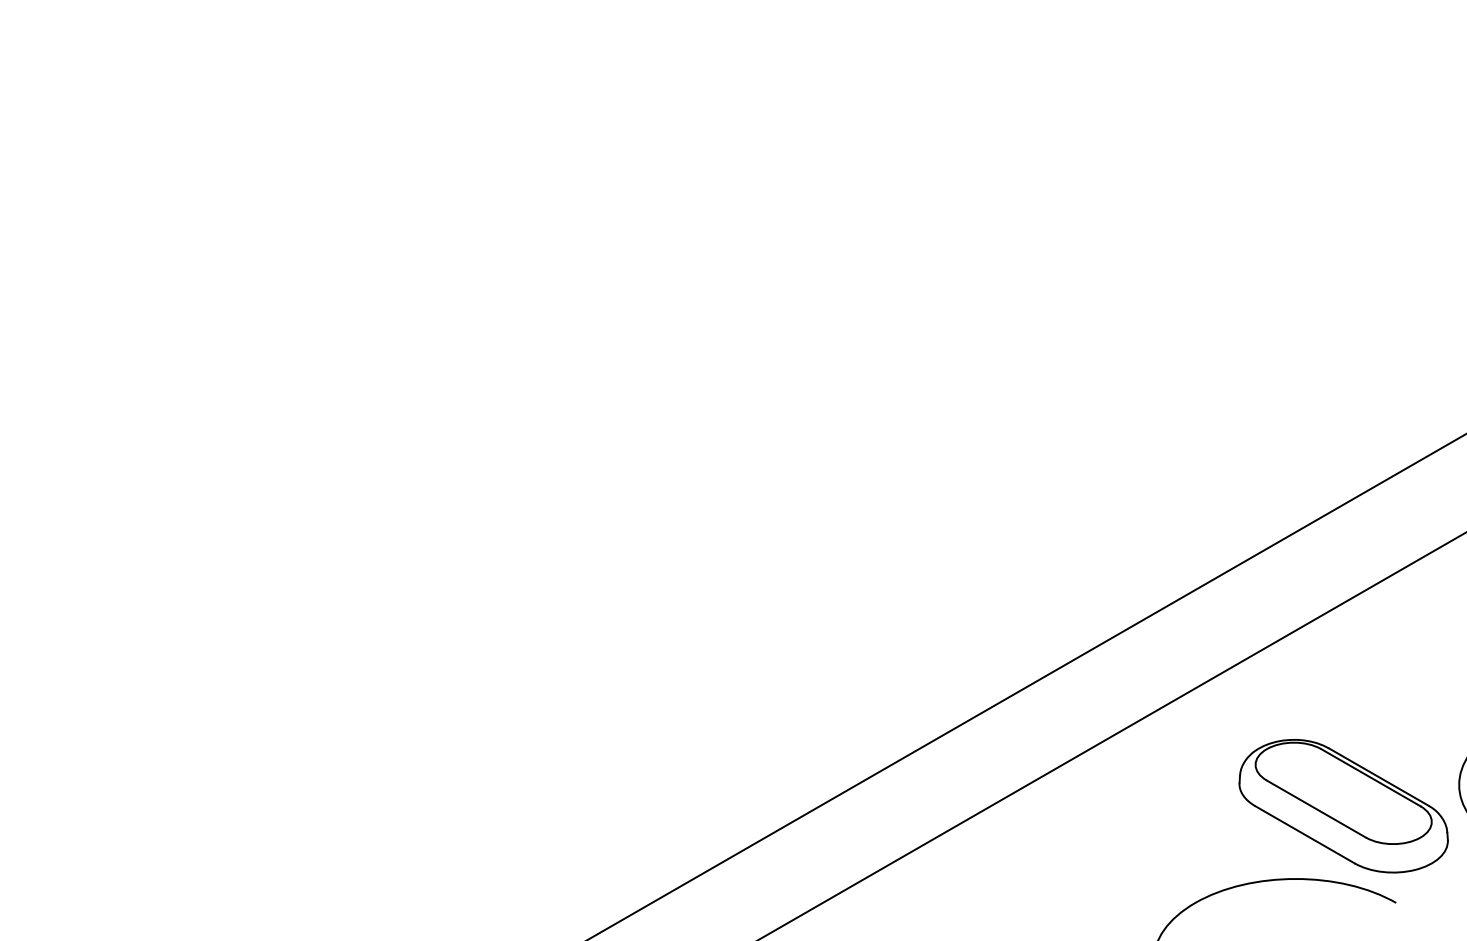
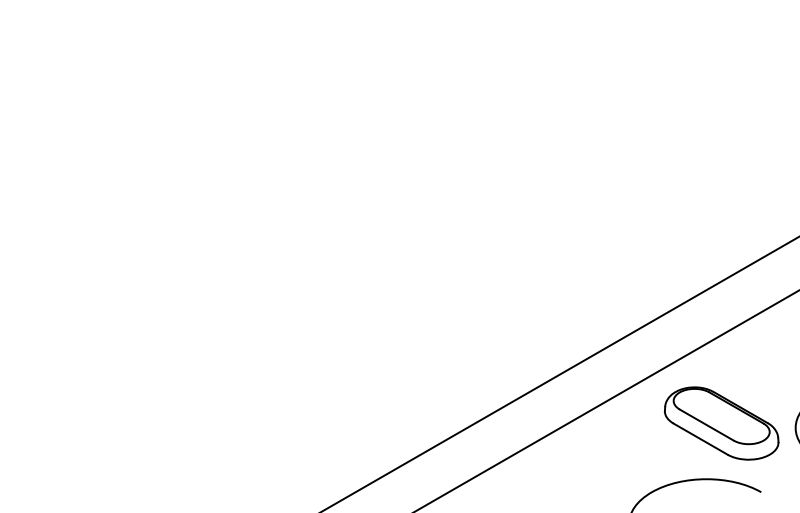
part: (1343, 806) -> (721, 423), moved

